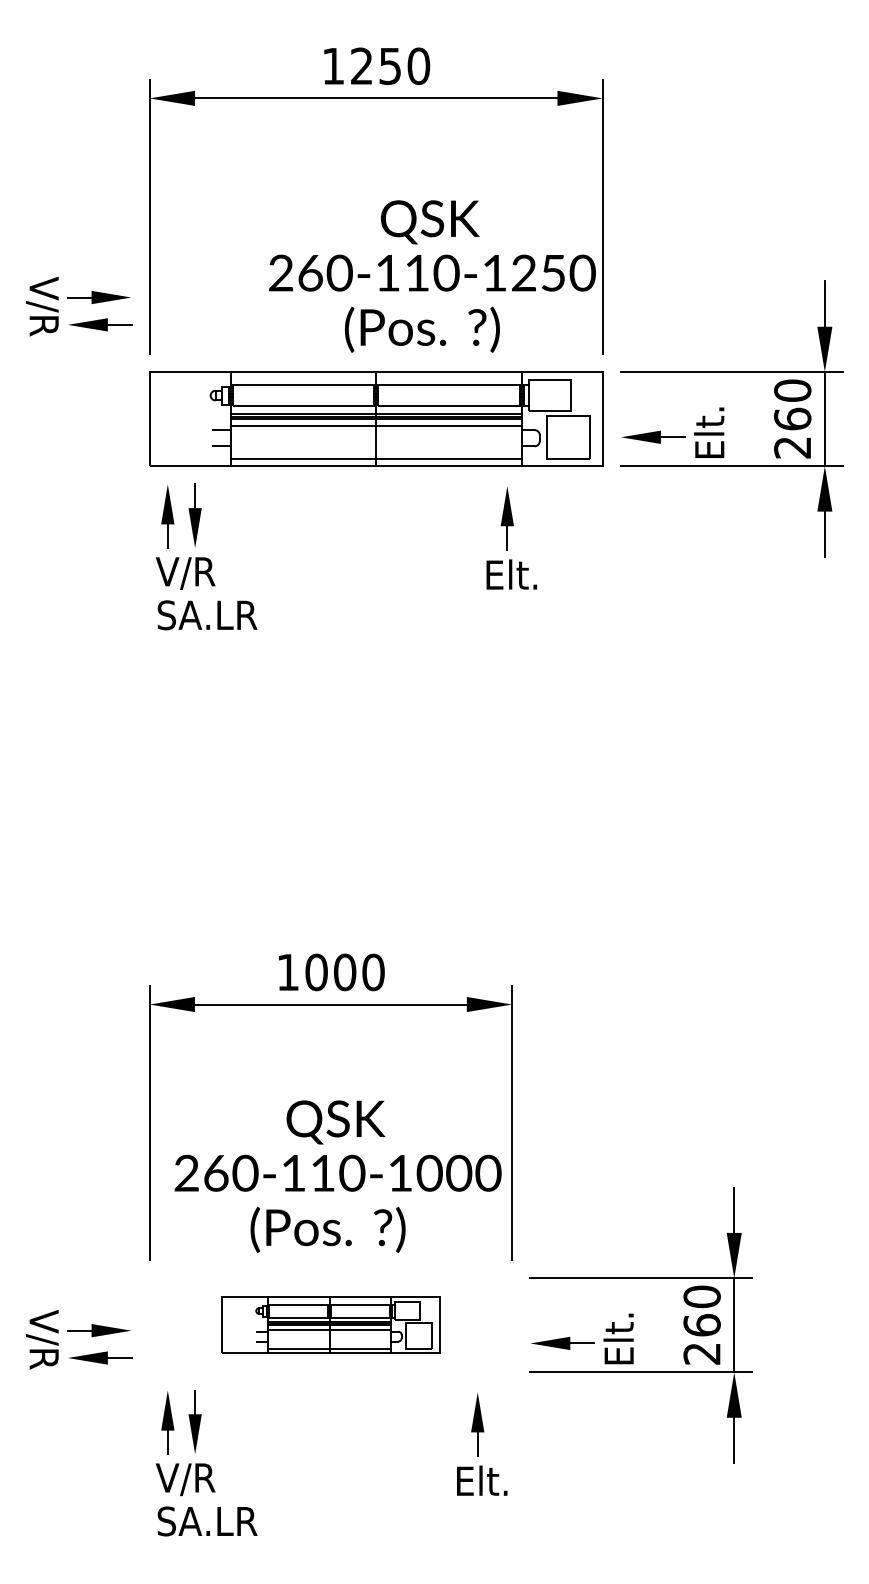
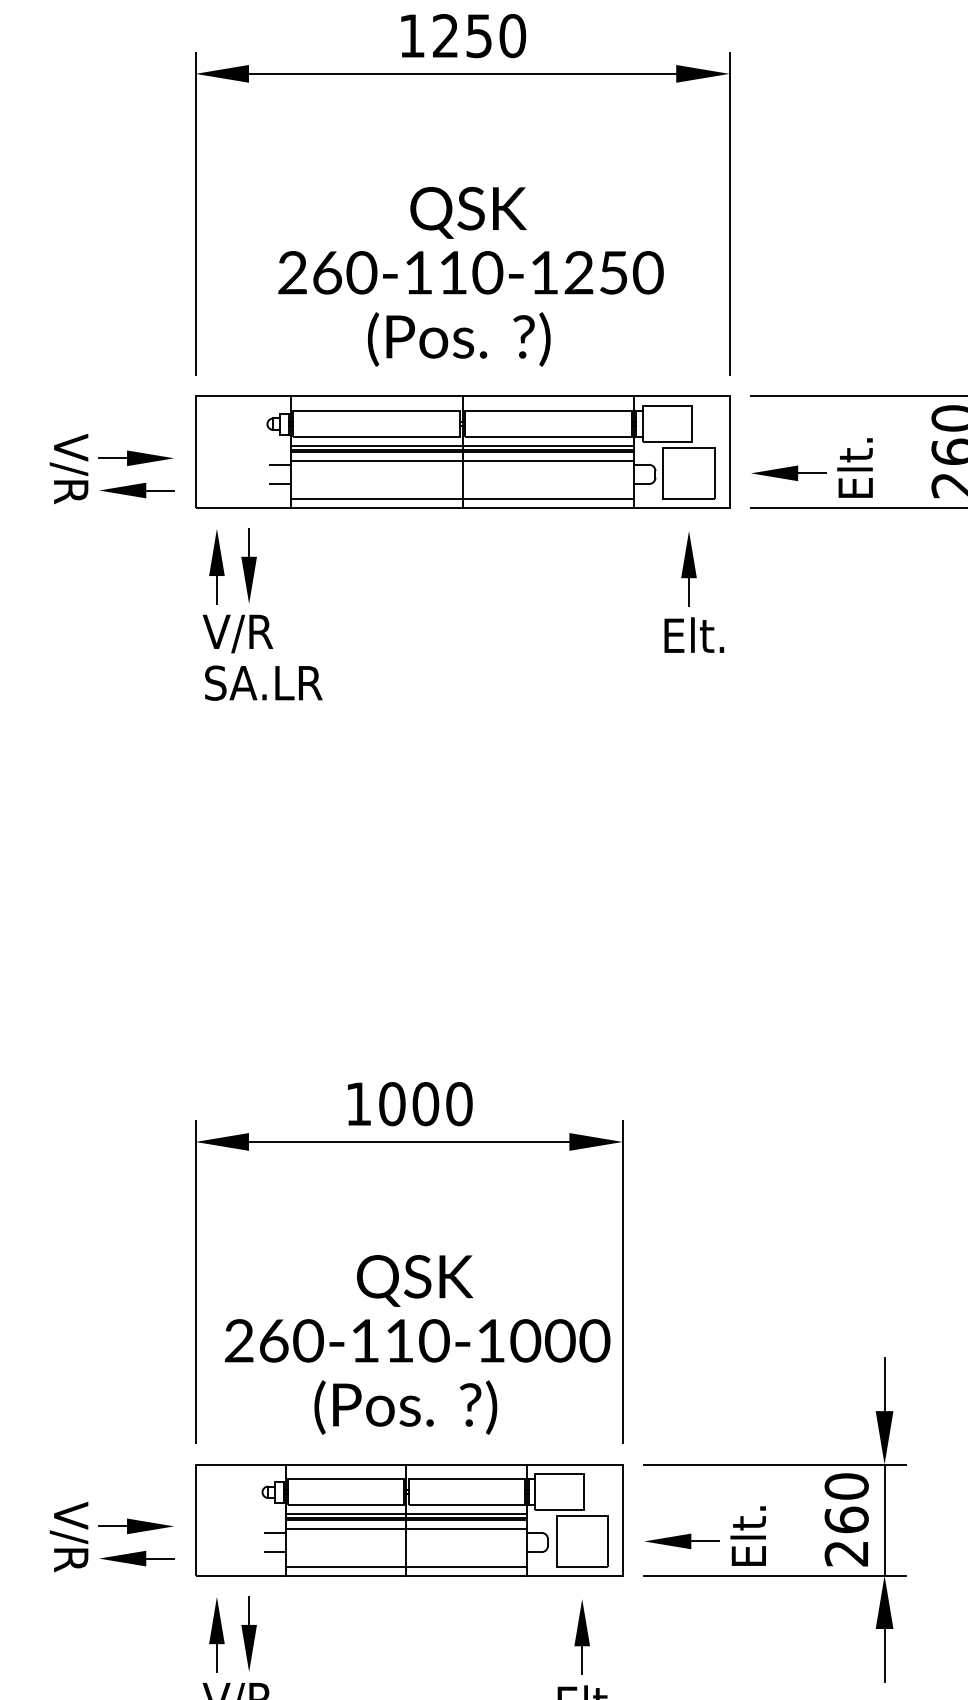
text: (432, 276) -> (471, 276), moved
part: (79, 298) -> (112, 459), moved
part: (511, 538) -> (693, 592), moved
part: (330, 1324) -> (408, 1519), size x1.67

